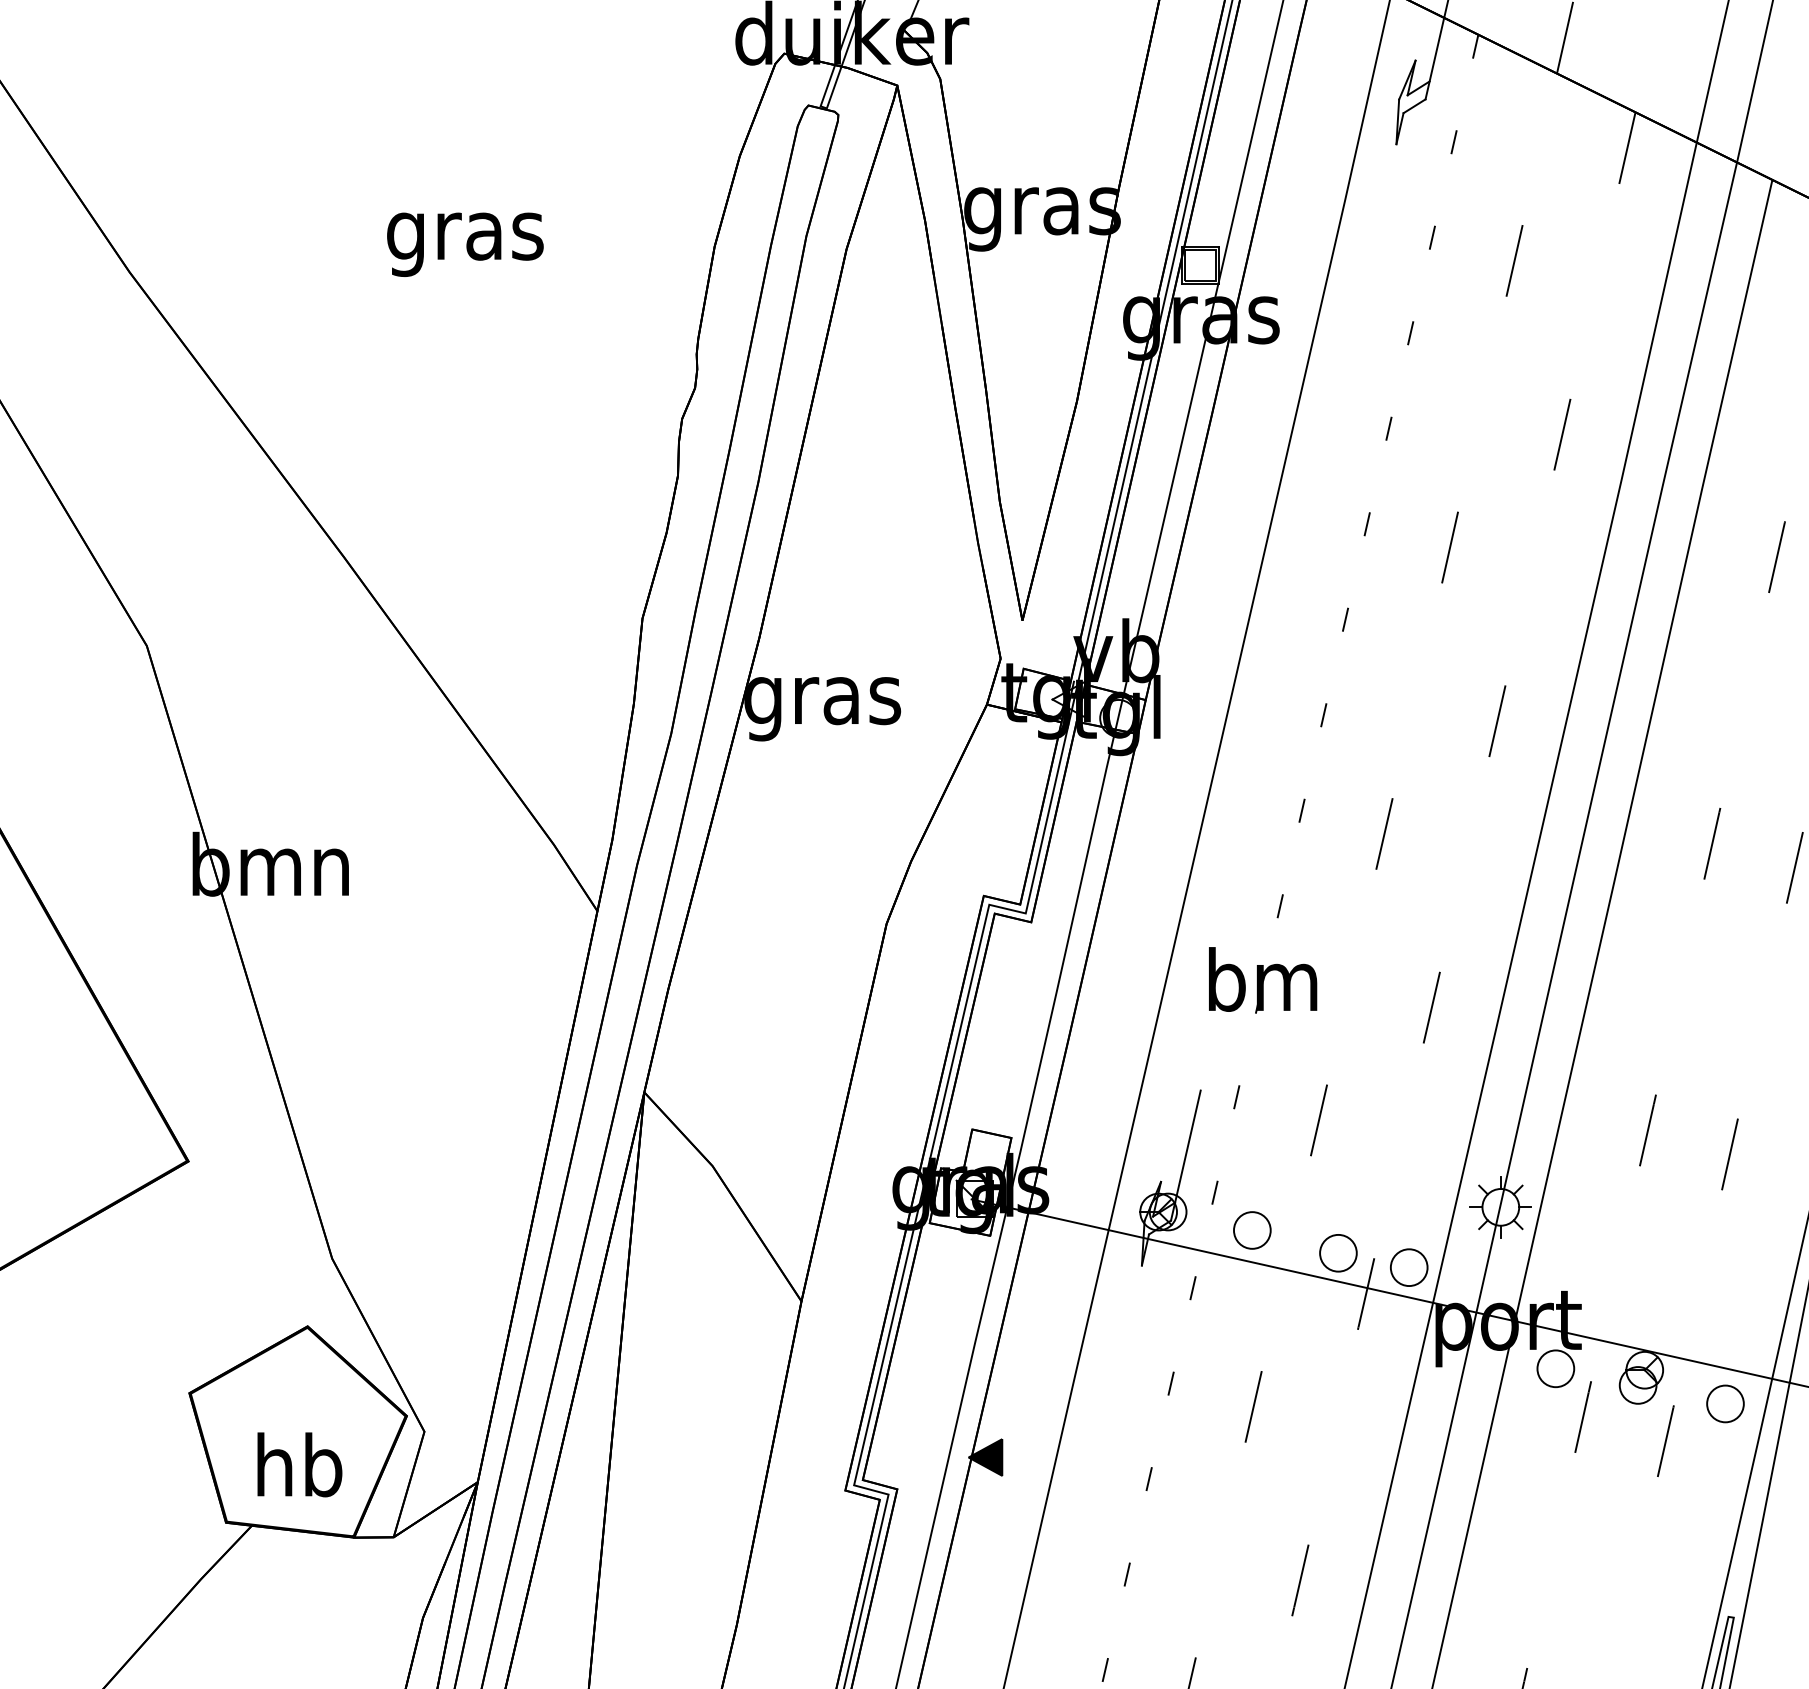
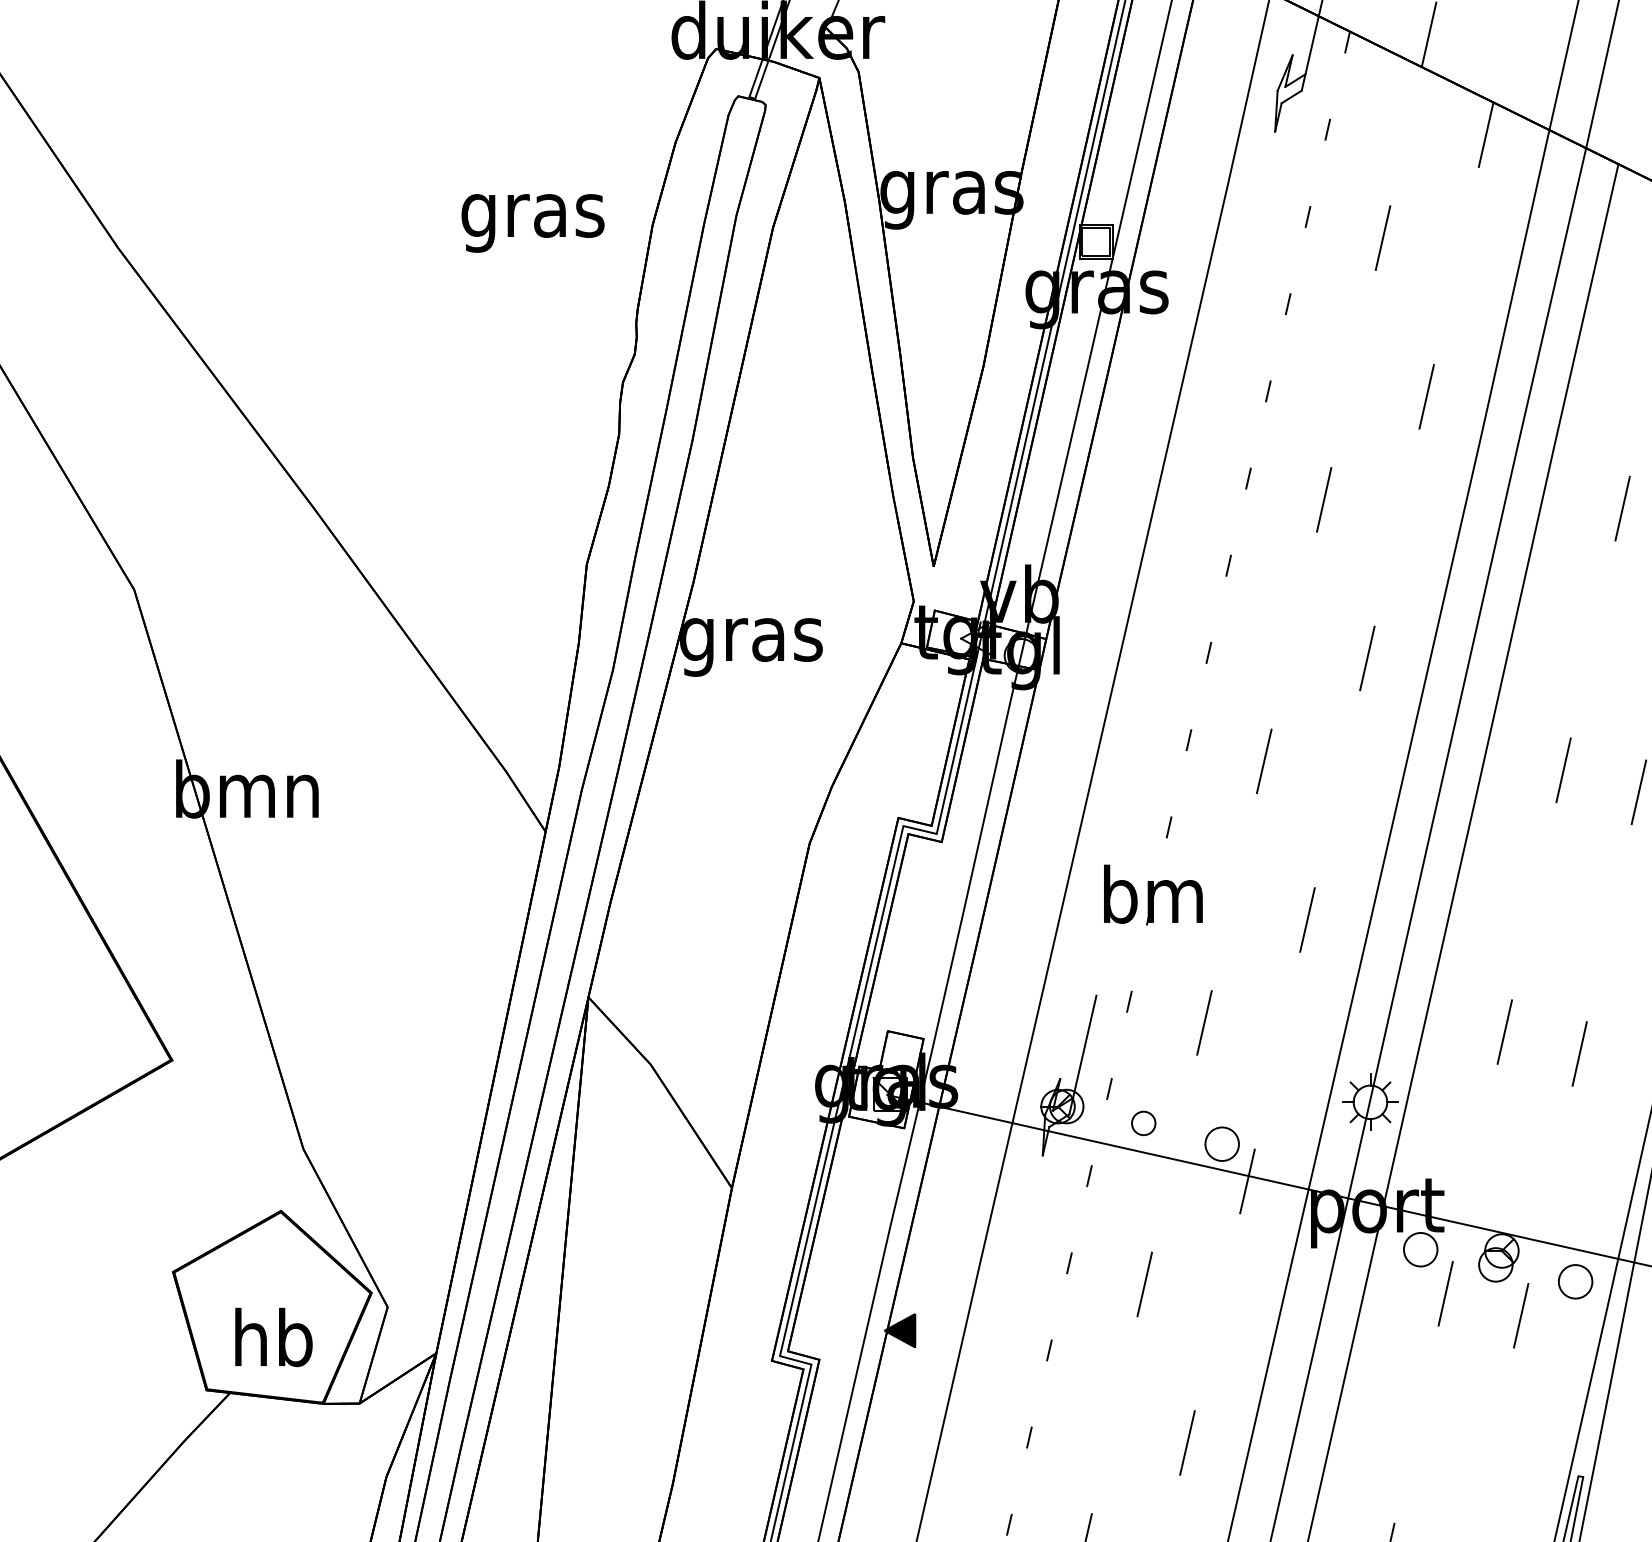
text: (464, 244) -> (532, 223), moved
part: (1252, 1230) -> (1143, 1123), size x0.7
part: (1408, 1266) -> (1286, 1156), removed

